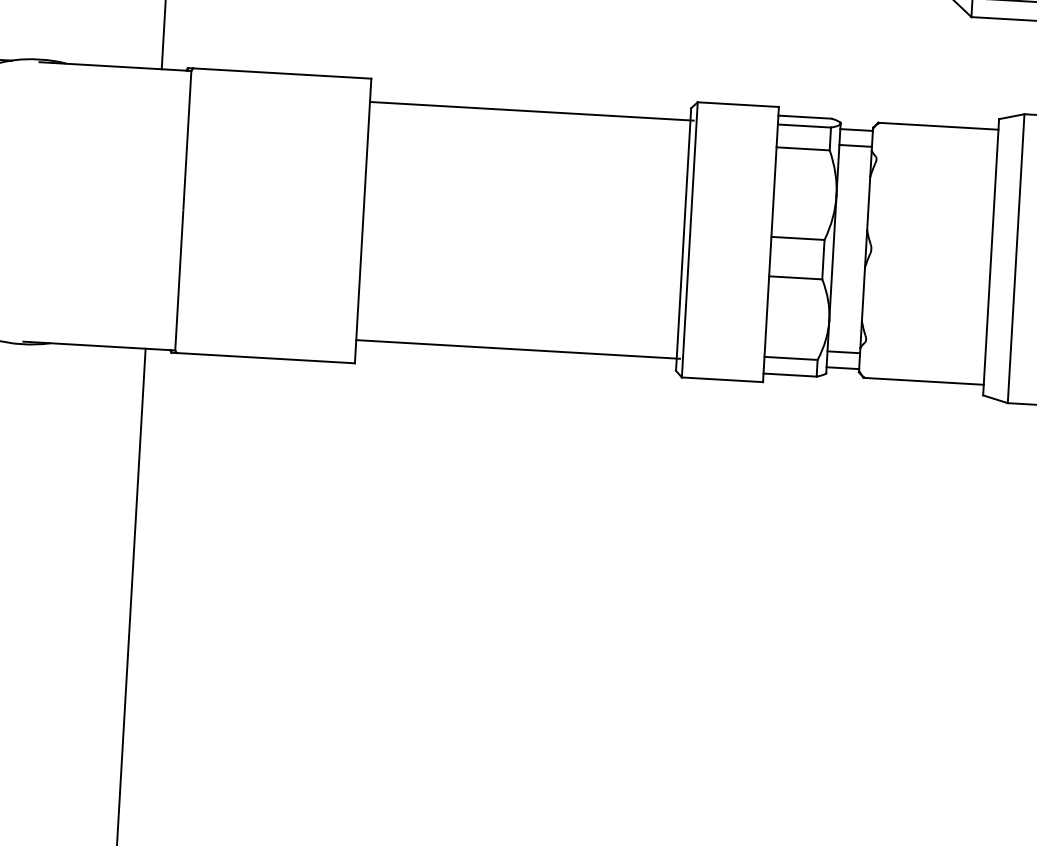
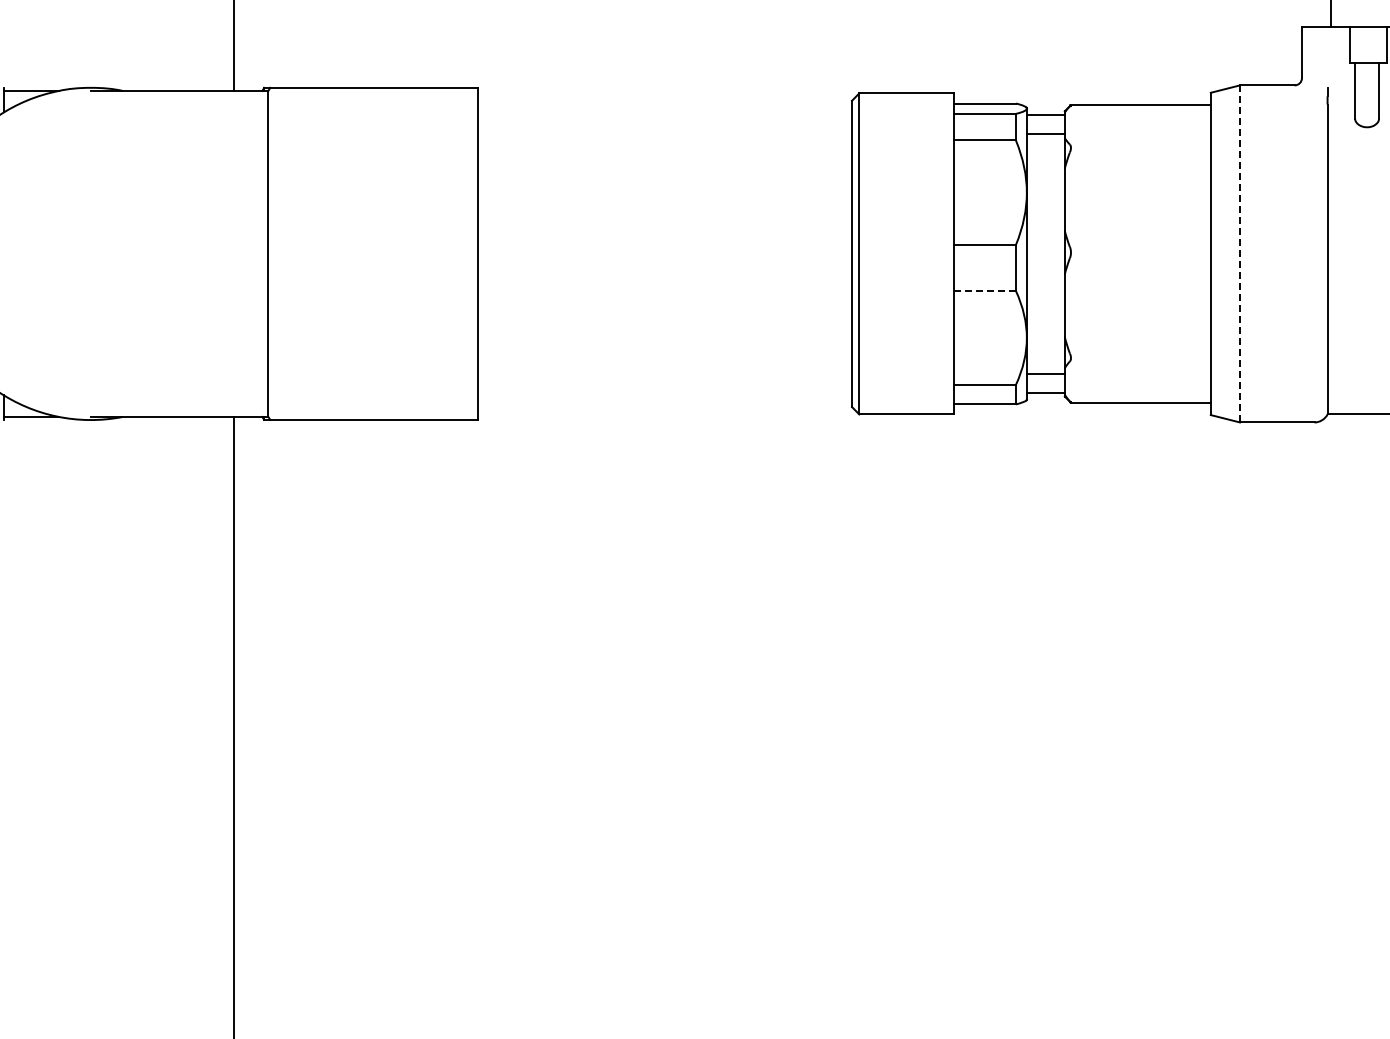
line: (531, 111) -> (666, 115), removed
line: (1015, 258) -> (1239, 253), solid -> dashed
line: (795, 277) -> (984, 290), solid -> dashed
line: (517, 349) -> (666, 392), removed

